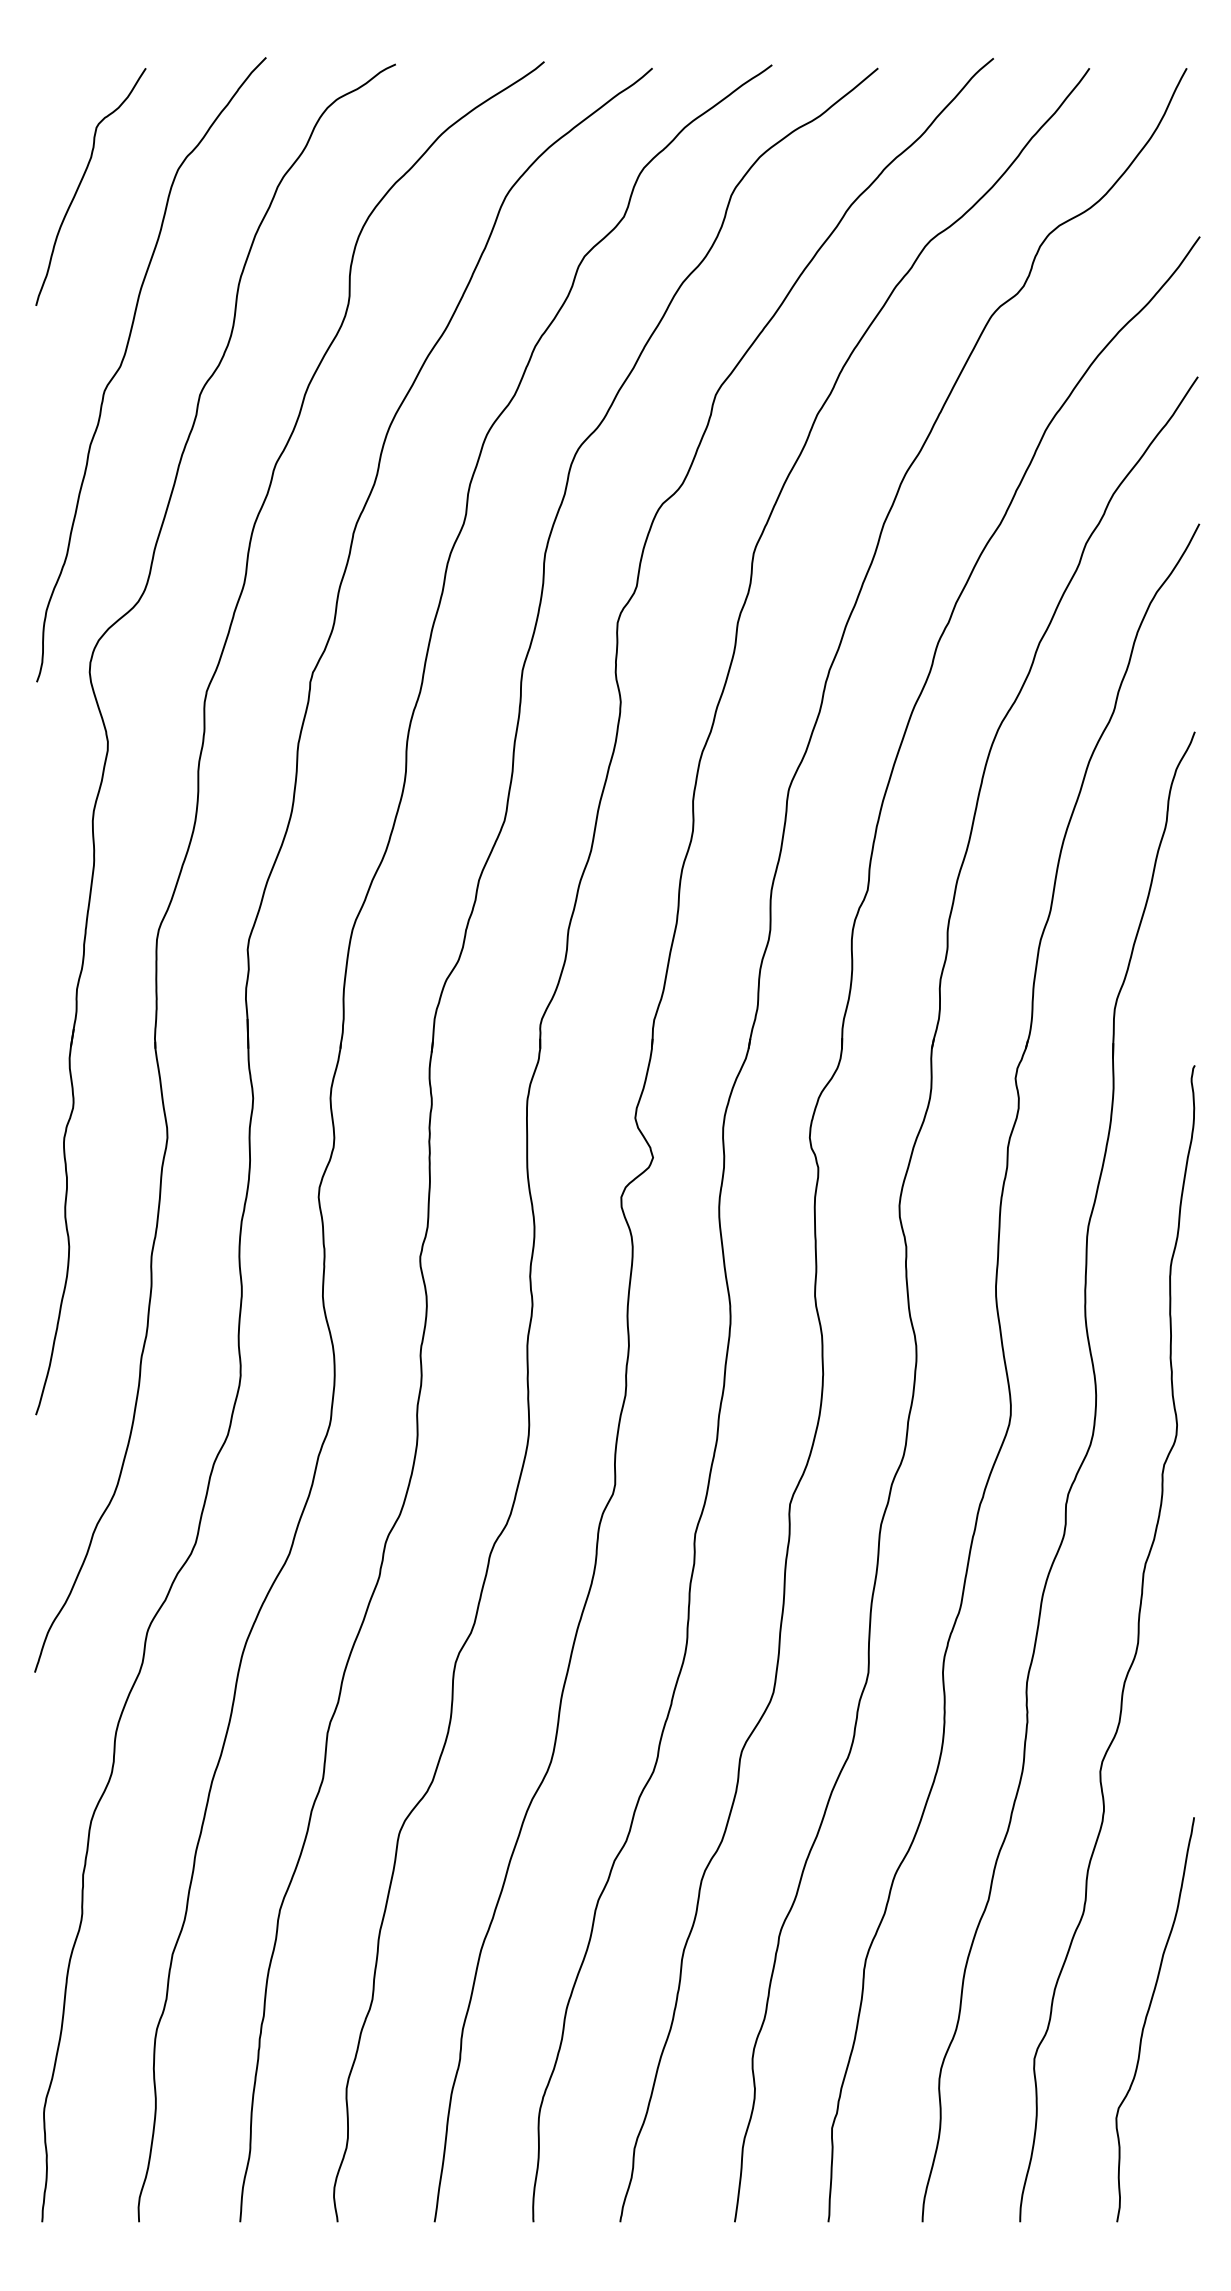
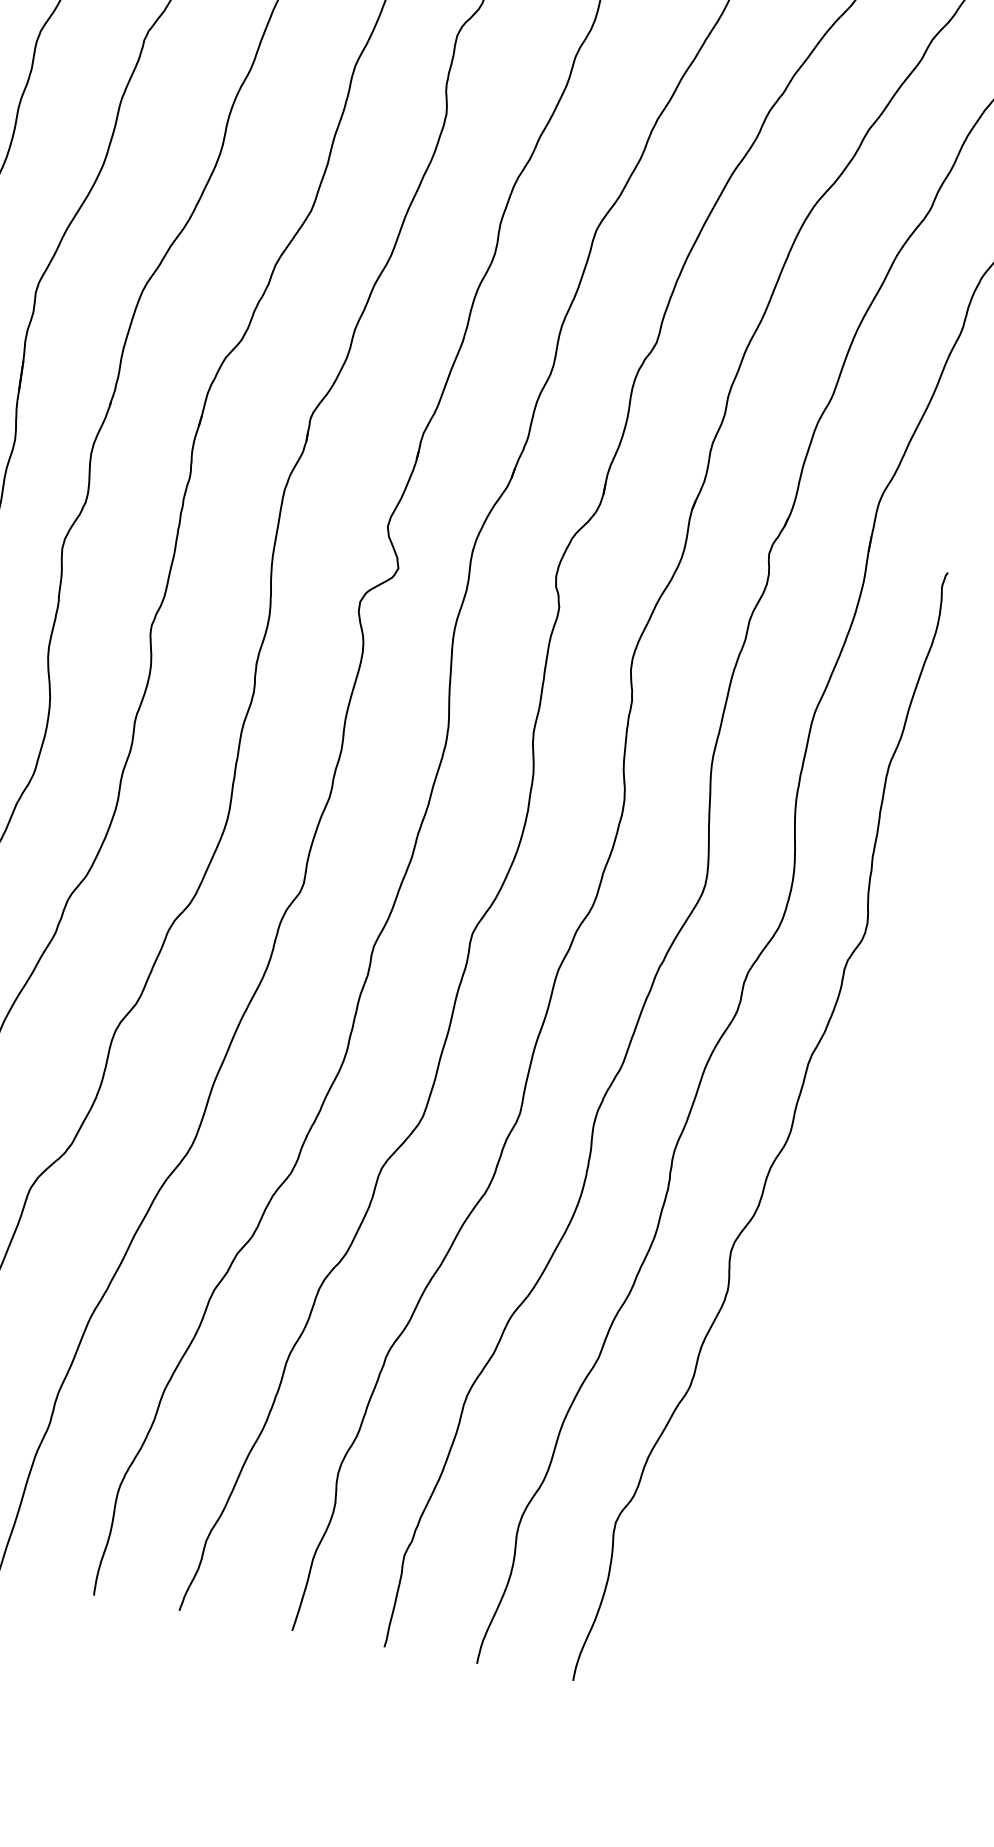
curve: (1147, 2017) -> (734, 1501), removed

